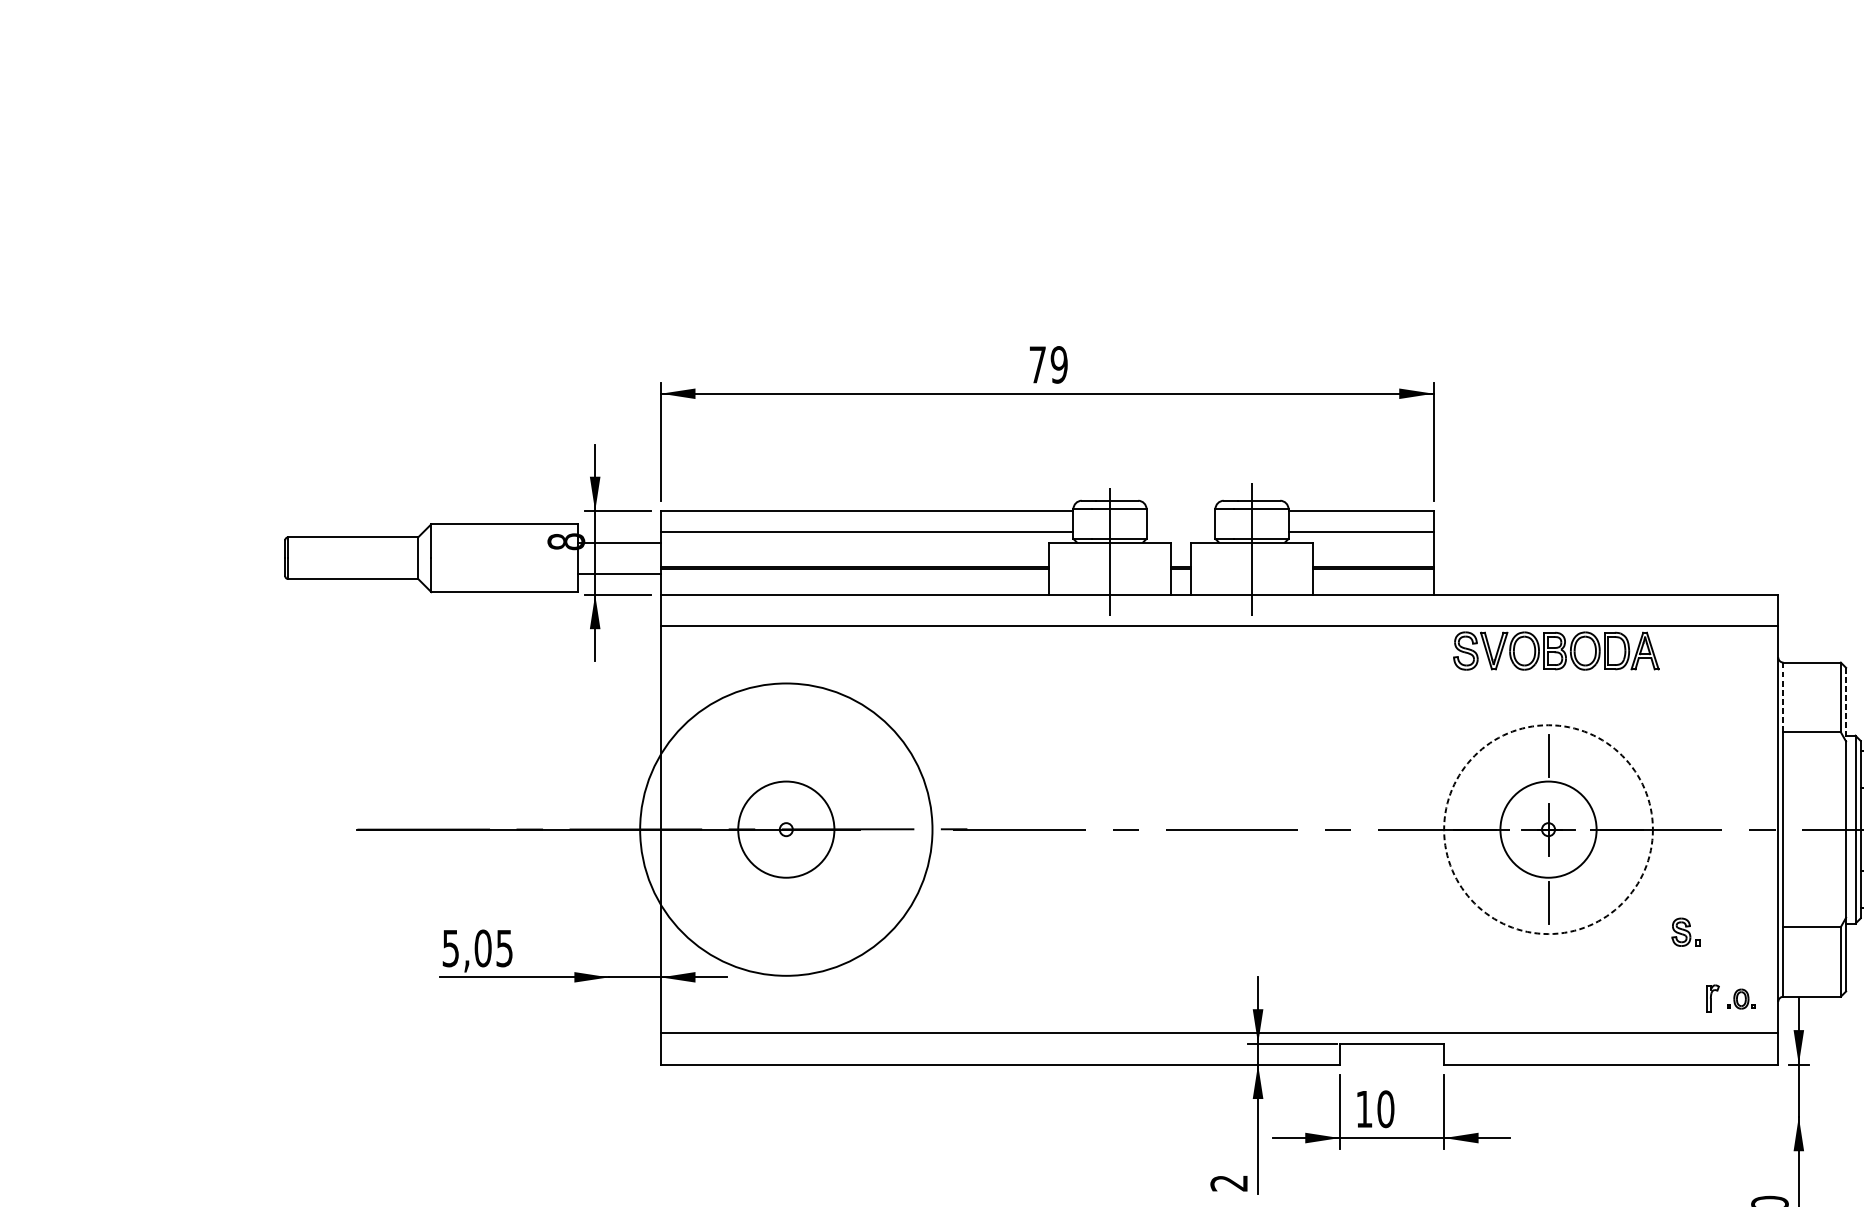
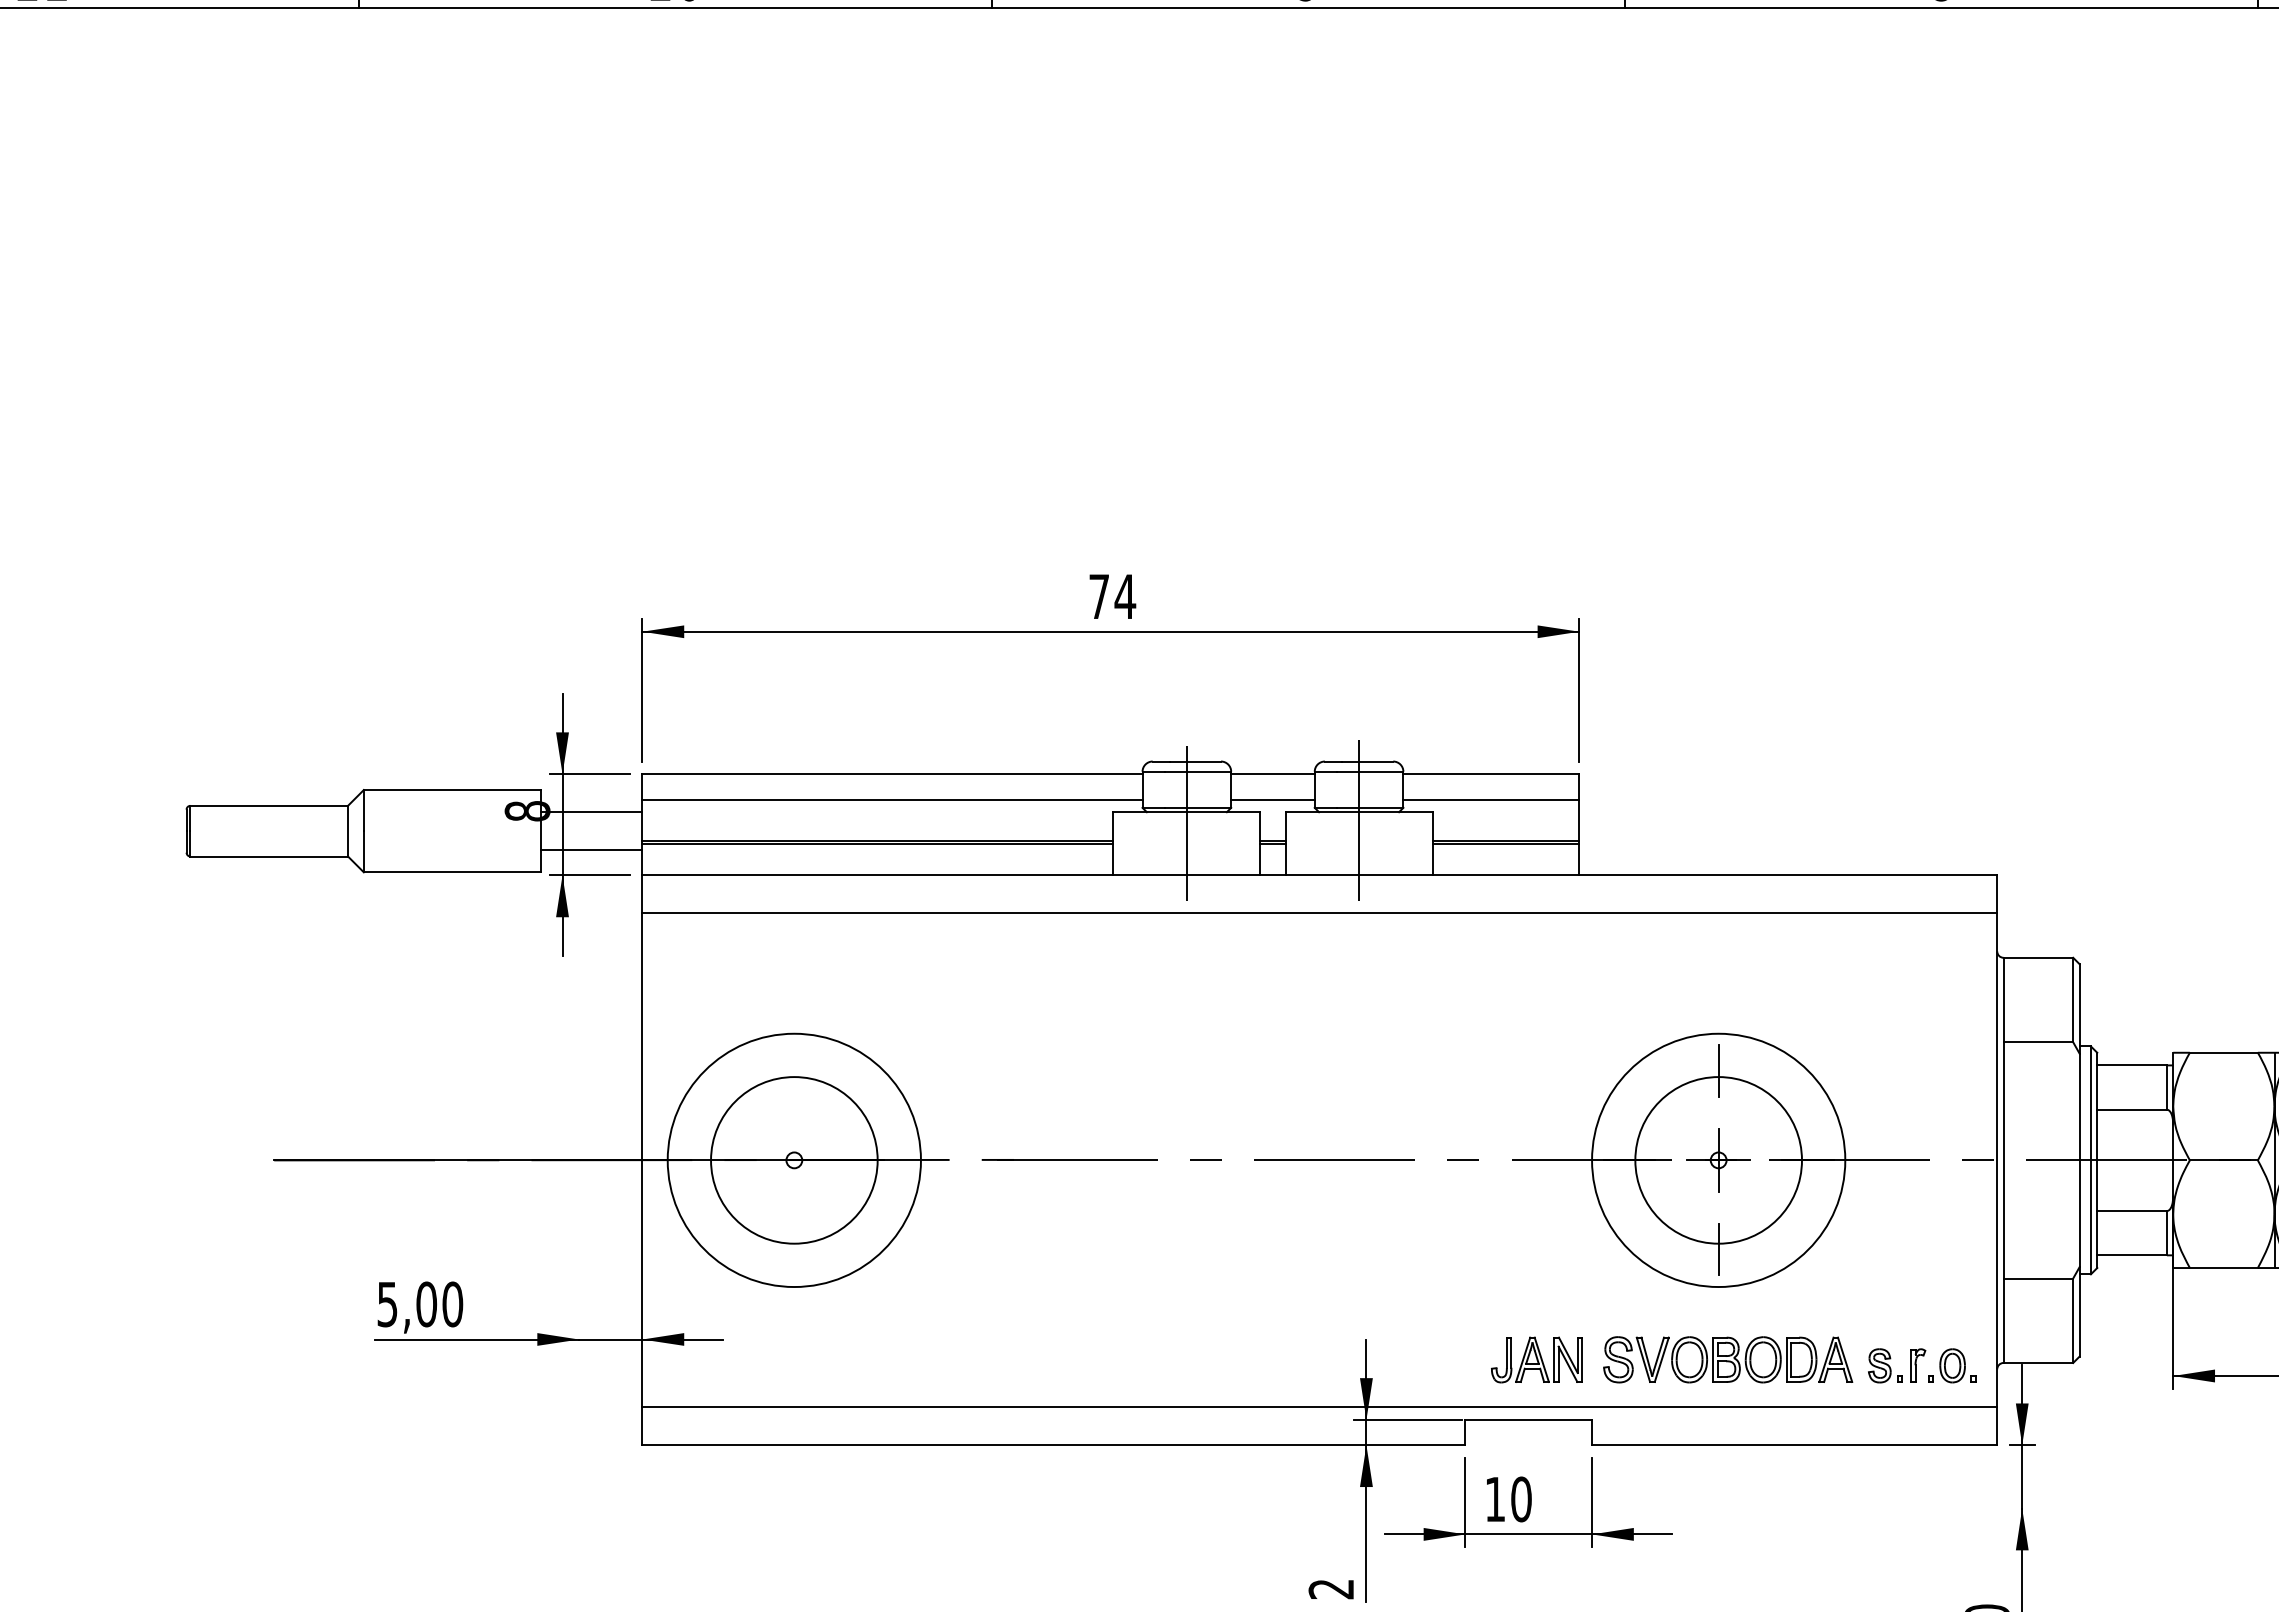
text: (1059, 364) -> (1125, 596), 79 -> 74
line: (1180, 511) -> (1272, 774), added
line: (1180, 532) -> (1272, 799), added
part: (1556, 650) -> (1728, 1359), moved
line: (1783, 697) -> (2003, 1000), dashed -> solid
line: (1846, 704) -> (2079, 1008), dashed -> solid
circle: (785, 829) -> (793, 1160), size x0.71
circle: (786, 829) -> (794, 1160), size x1.43
circle: (1548, 829) -> (1718, 1160), dashed -> solid
circle: (1548, 829) -> (1718, 1160), size x1.43
part: (1686, 932) -> (1885, 1365), moved
text: (504, 948) -> (452, 1304), 5,05 -> 5,00
part: (1398, 993) -> (1536, 1359), added
part: (1741, 998) -> (1952, 1365), size x1.43

